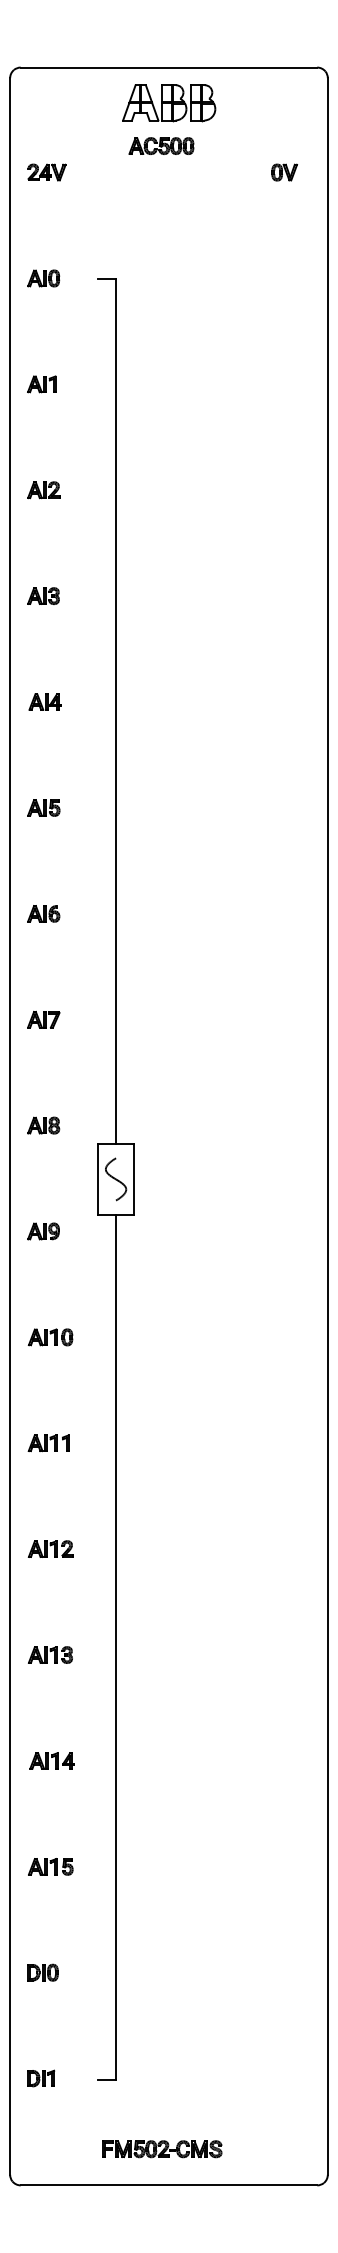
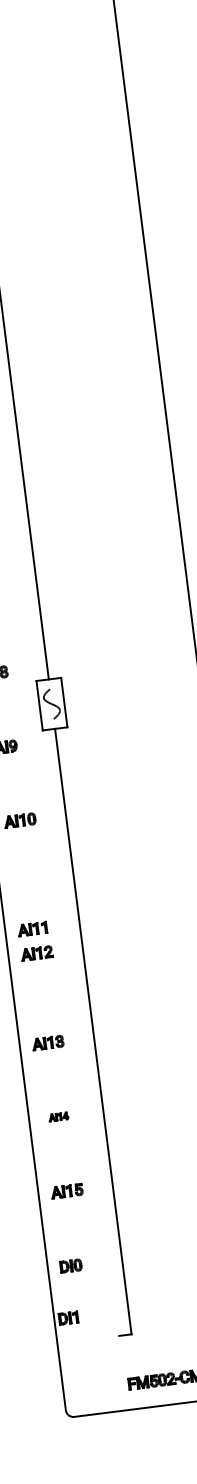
part: (48, 1443) -> (32, 929), moved
part: (50, 1548) -> (36, 952), moved
part: (51, 1760) -> (58, 1116), size x0.6
part: (41, 2078) -> (68, 1318), moved

